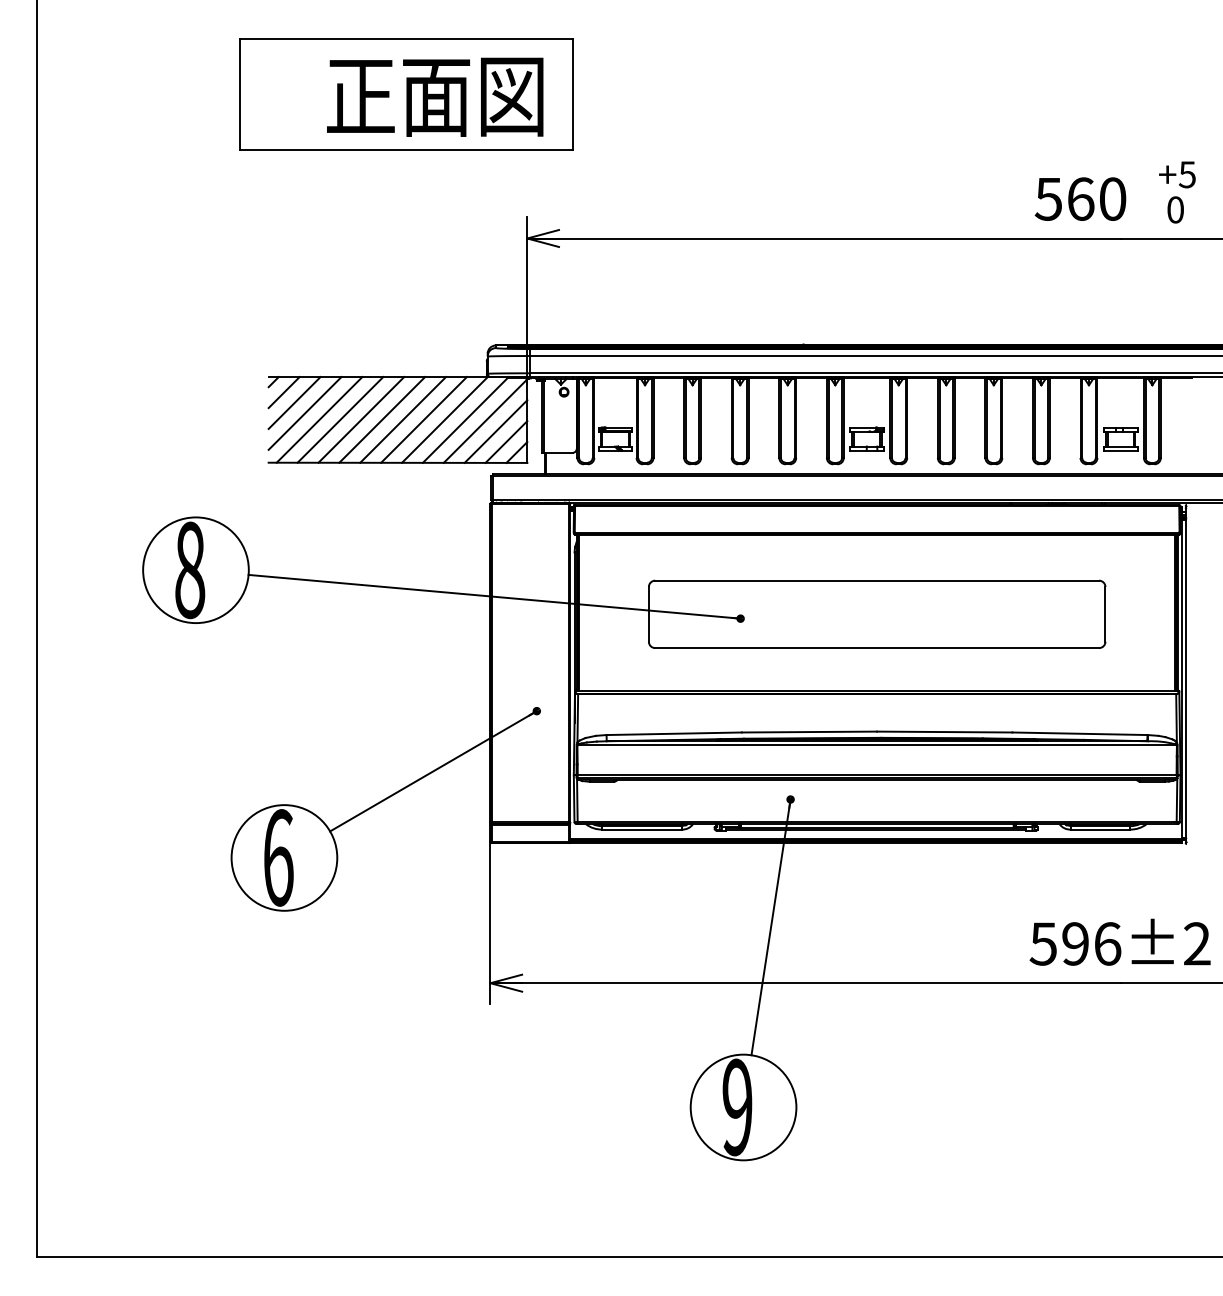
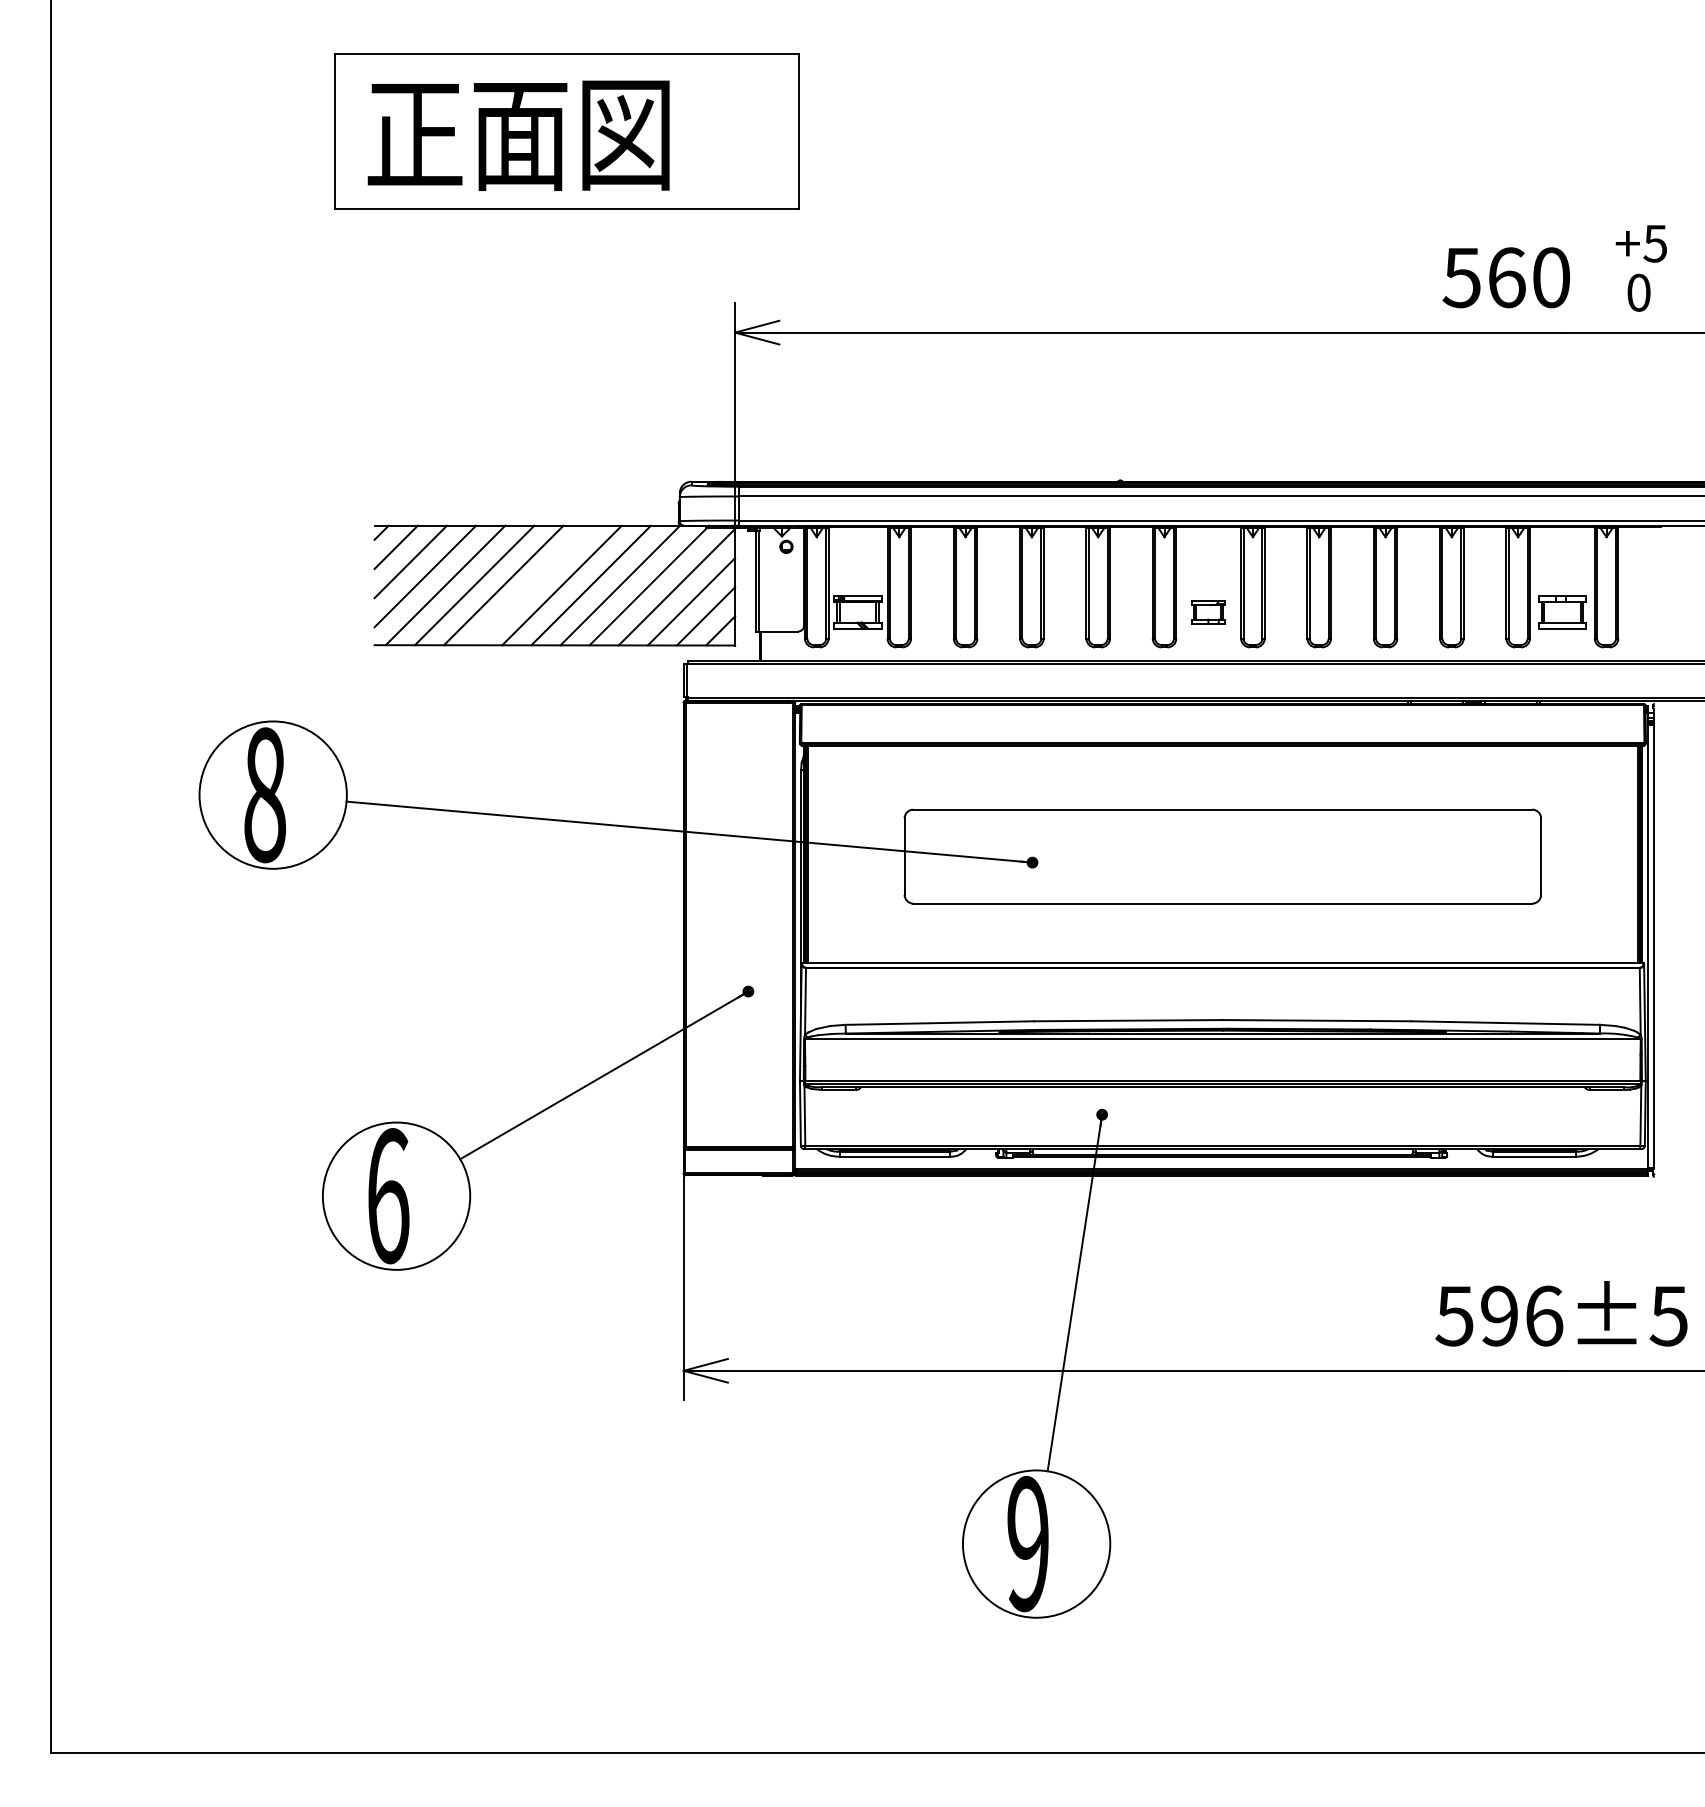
text: (435, 97) -> (518, 135), moved
line: (381, 419) -> (532, 585), removed
part: (866, 439) -> (1208, 612), size x0.7
text: (1196, 943) -> (1668, 1315), 596±2 -> 596±5

